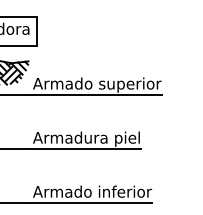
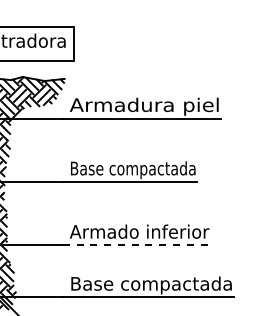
text: (97, 84) -> (145, 106), Armado superior -> Armadura piel
text: (86, 139) -> (132, 170), Armadura piel -> Base compactada
line: (89, 203) -> (136, 245), solid -> dashed

